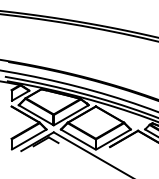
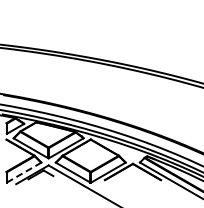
line: (29, 139) -> (24, 172), solid -> dashed

